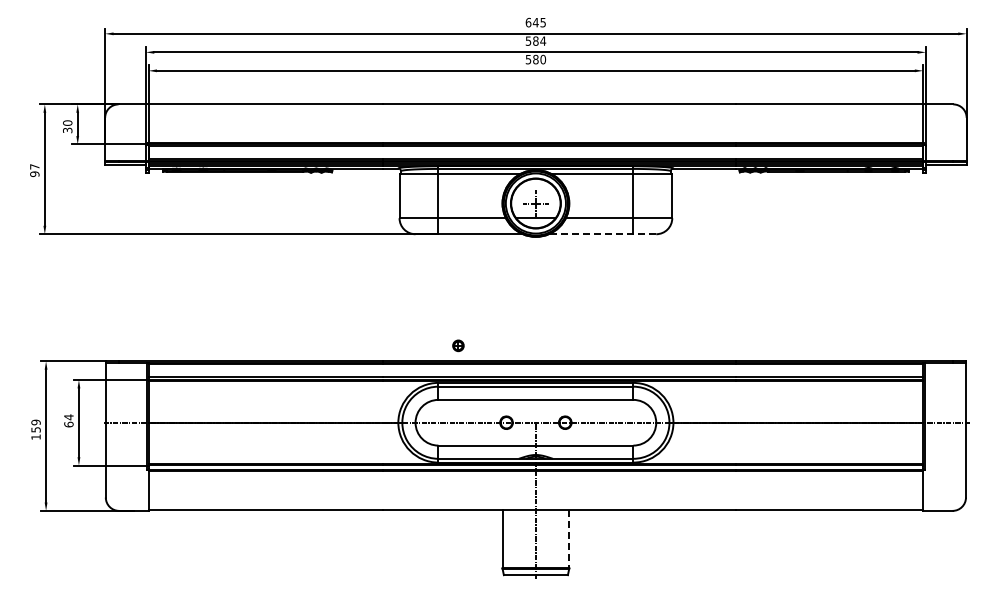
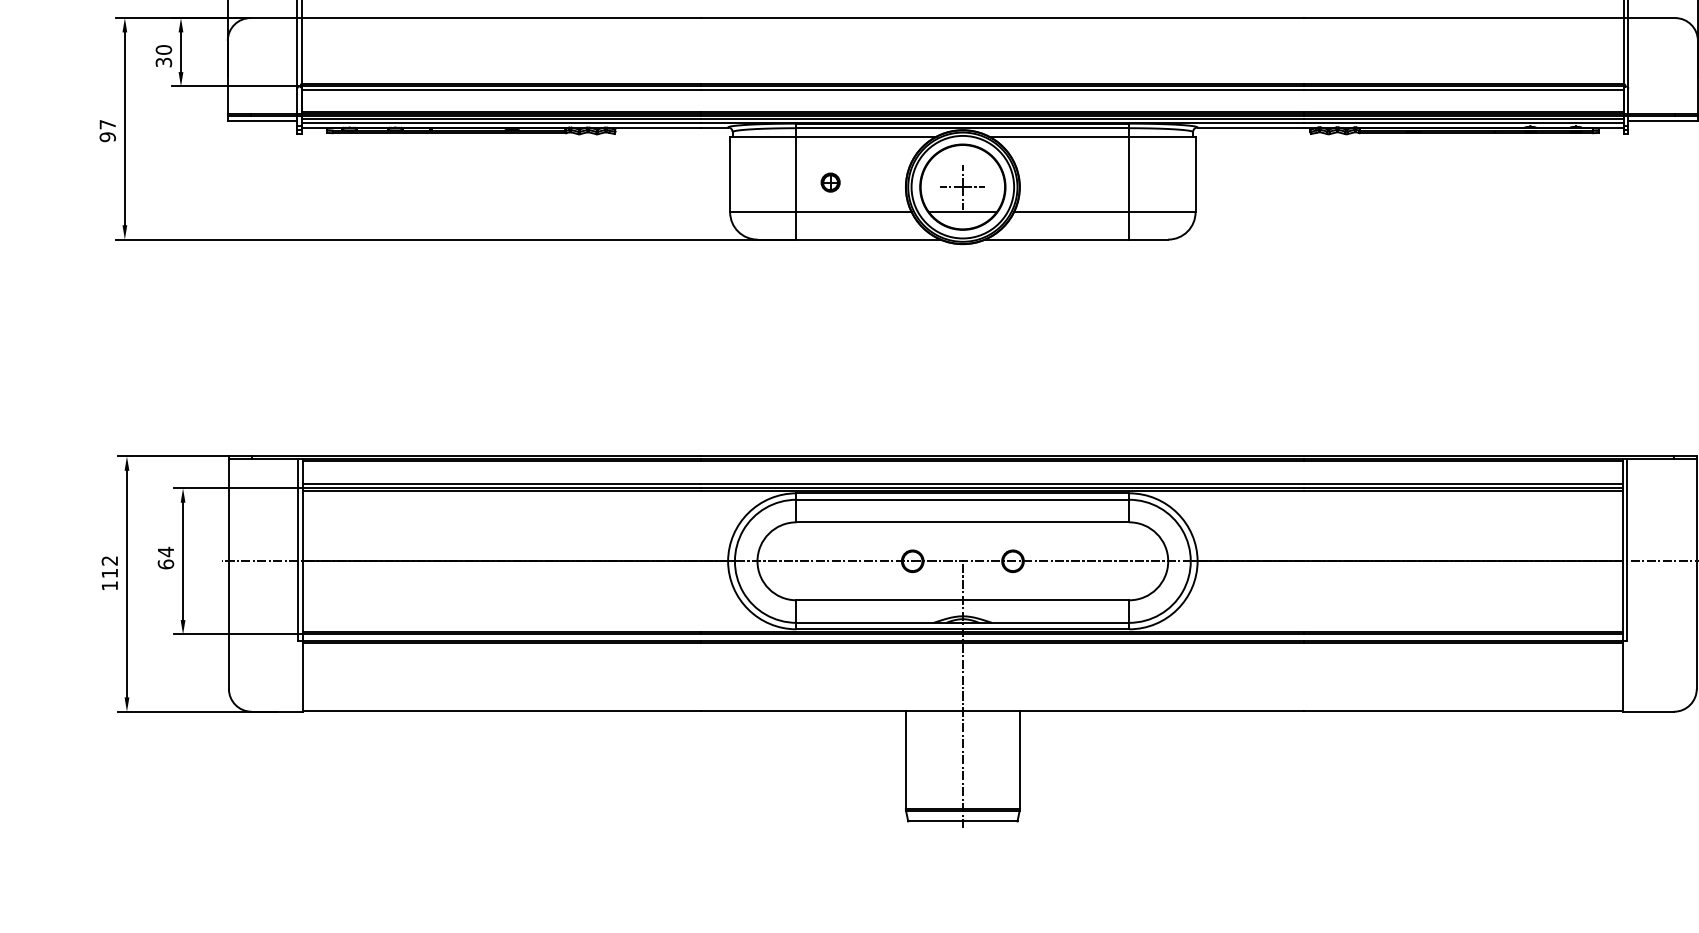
line: (602, 234) -> (1076, 240), dashed -> solid
part: (458, 345) -> (830, 182), moved
text: (35, 425) -> (108, 566), 159 -> 112
line: (569, 539) -> (1020, 760), dashed -> solid

